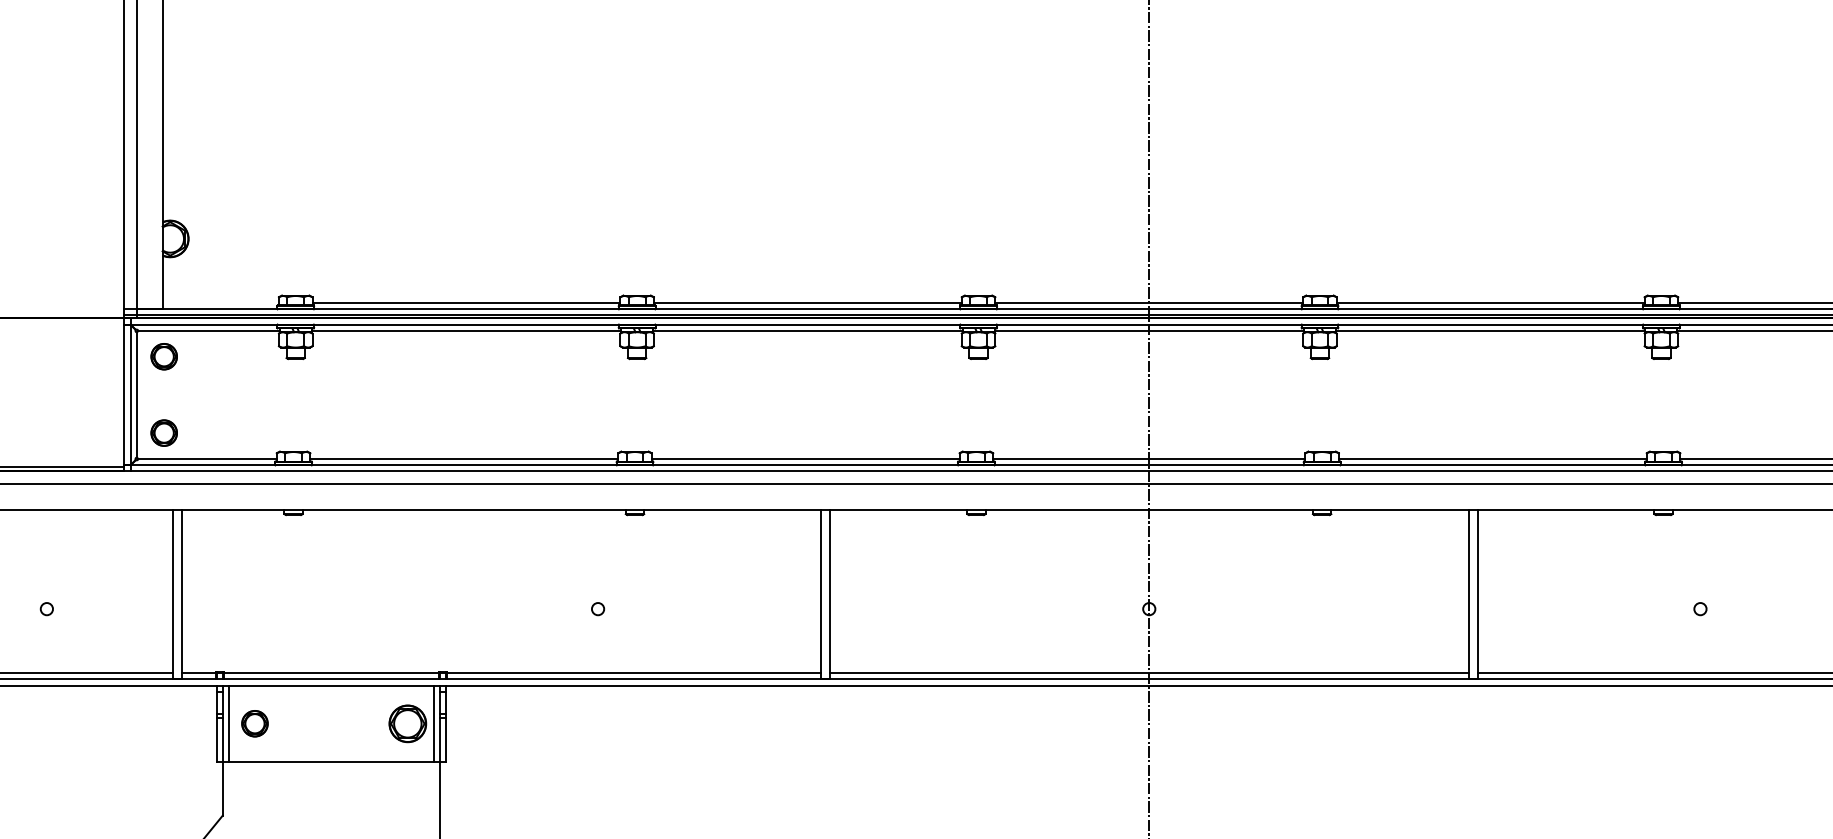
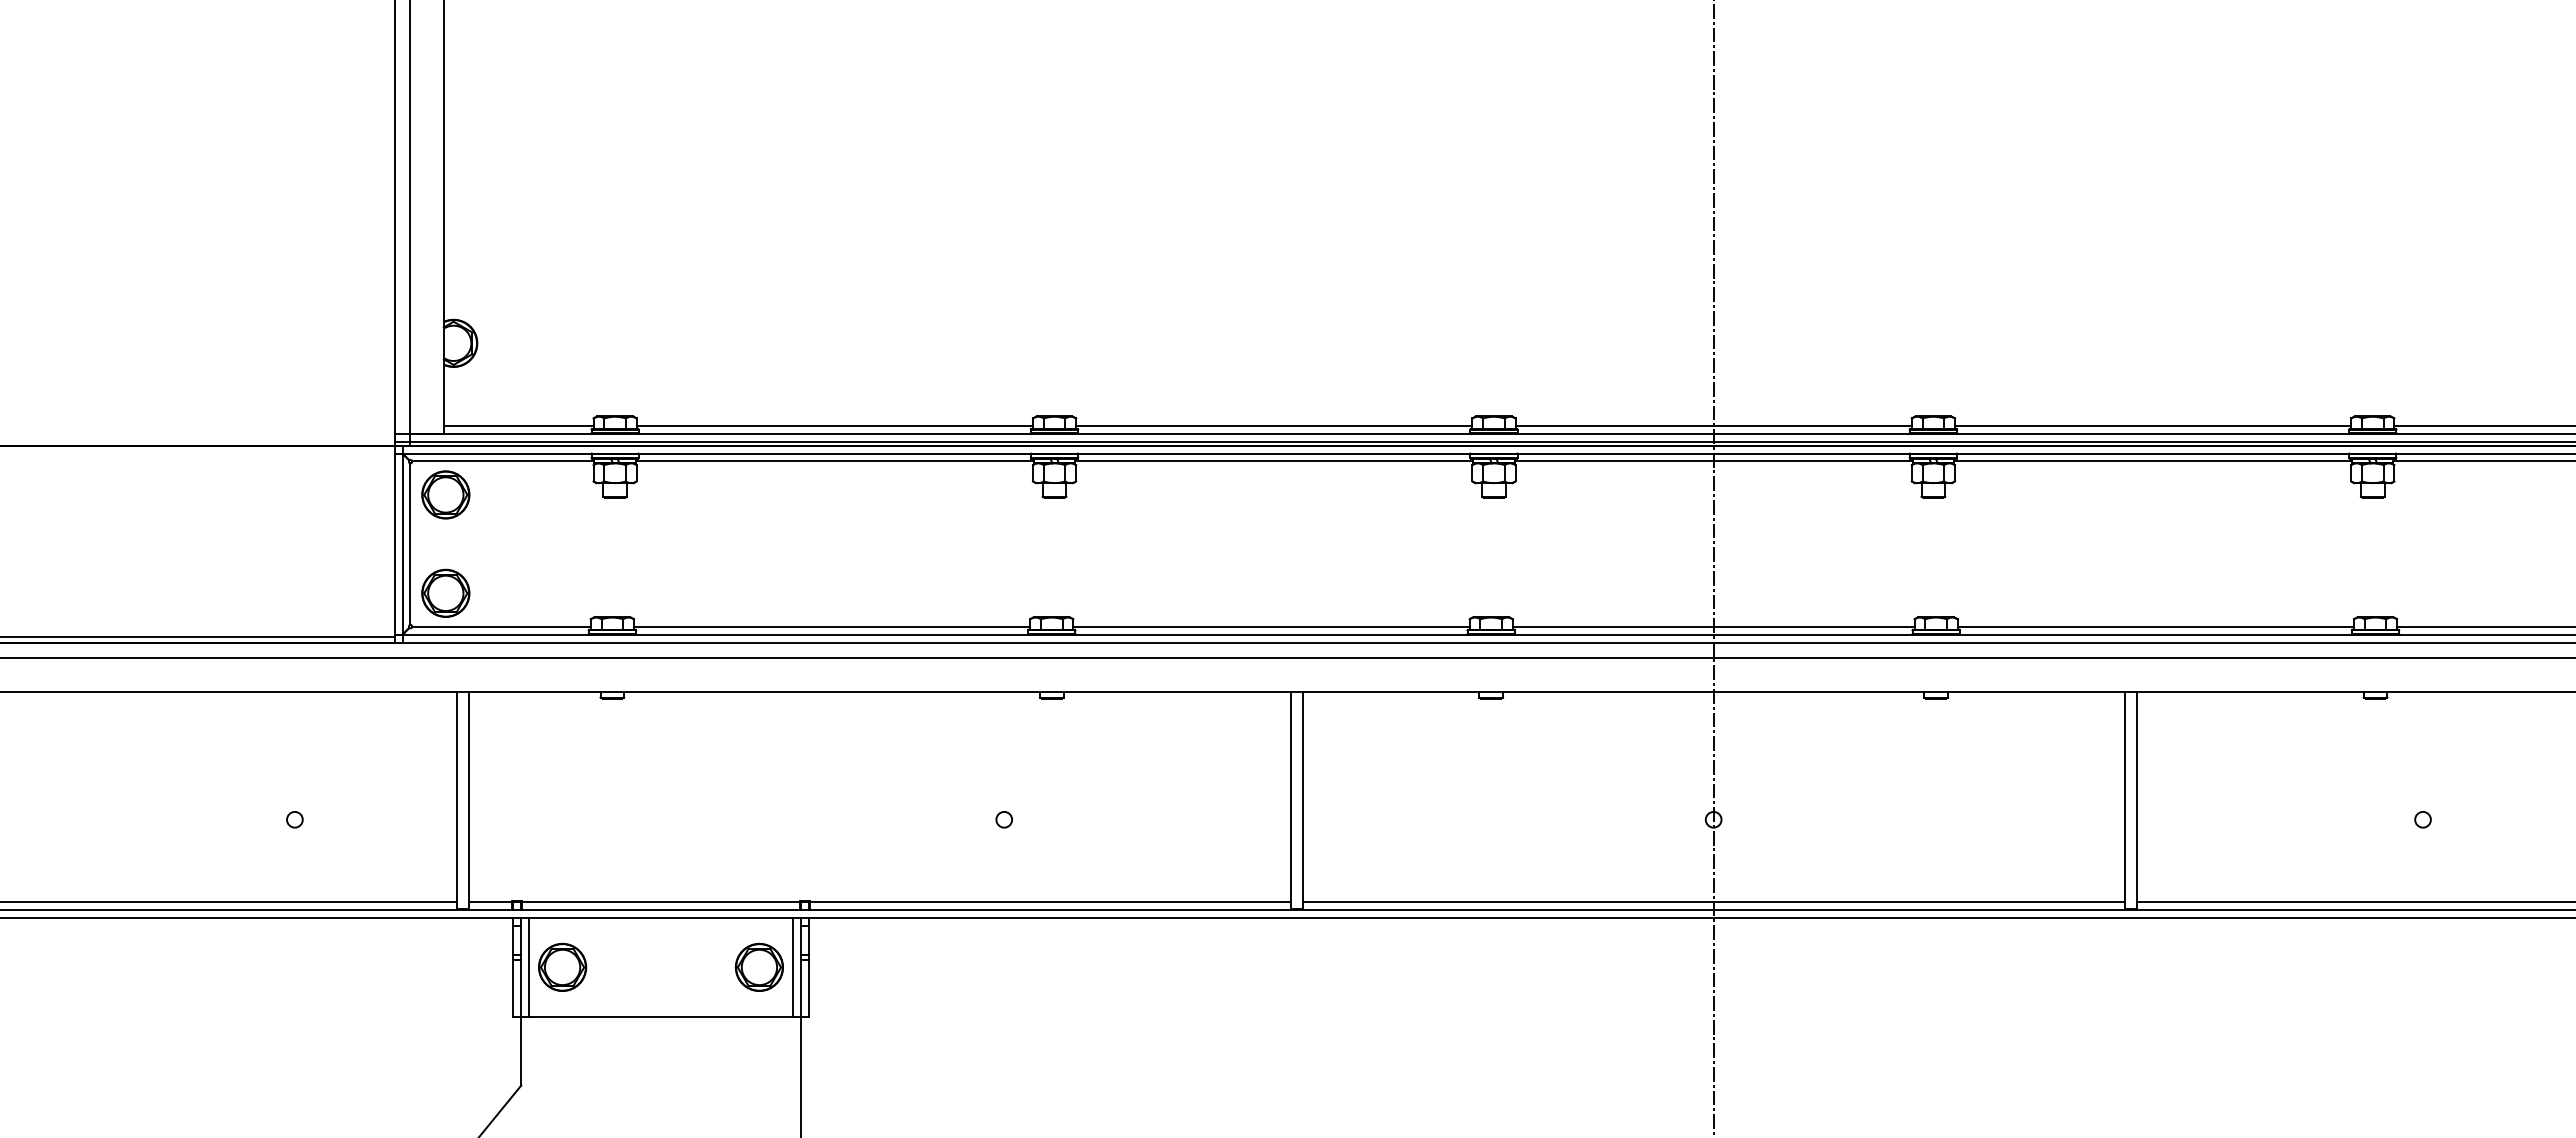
line: (220, 303) -> (518, 426), added
part: (163, 356) -> (445, 494), size x1.43
part: (163, 432) -> (445, 592), size x1.43
part: (254, 723) -> (562, 966), size x1.43

